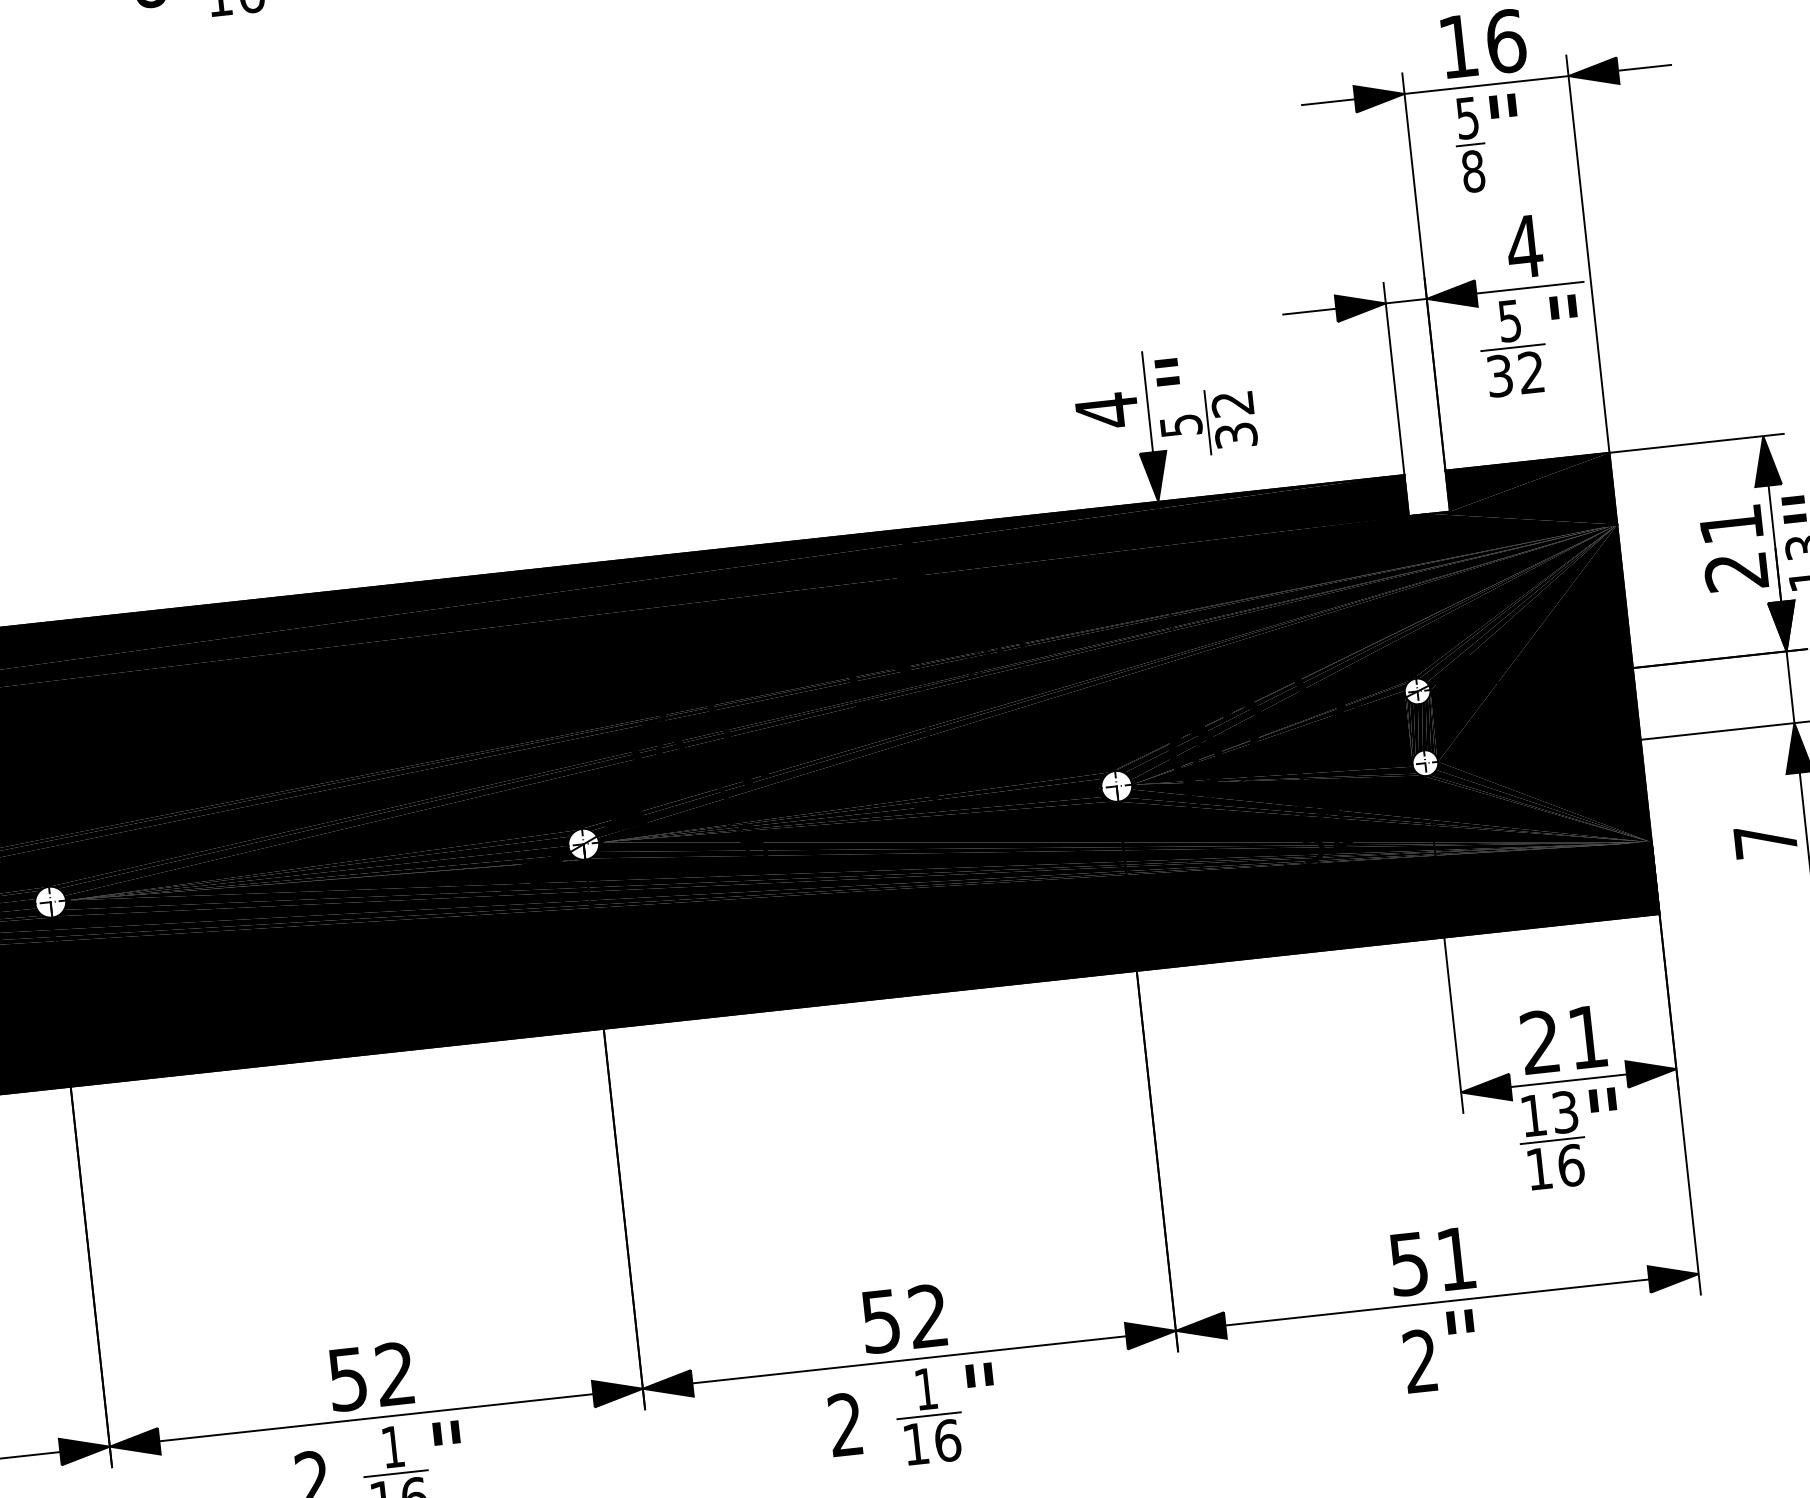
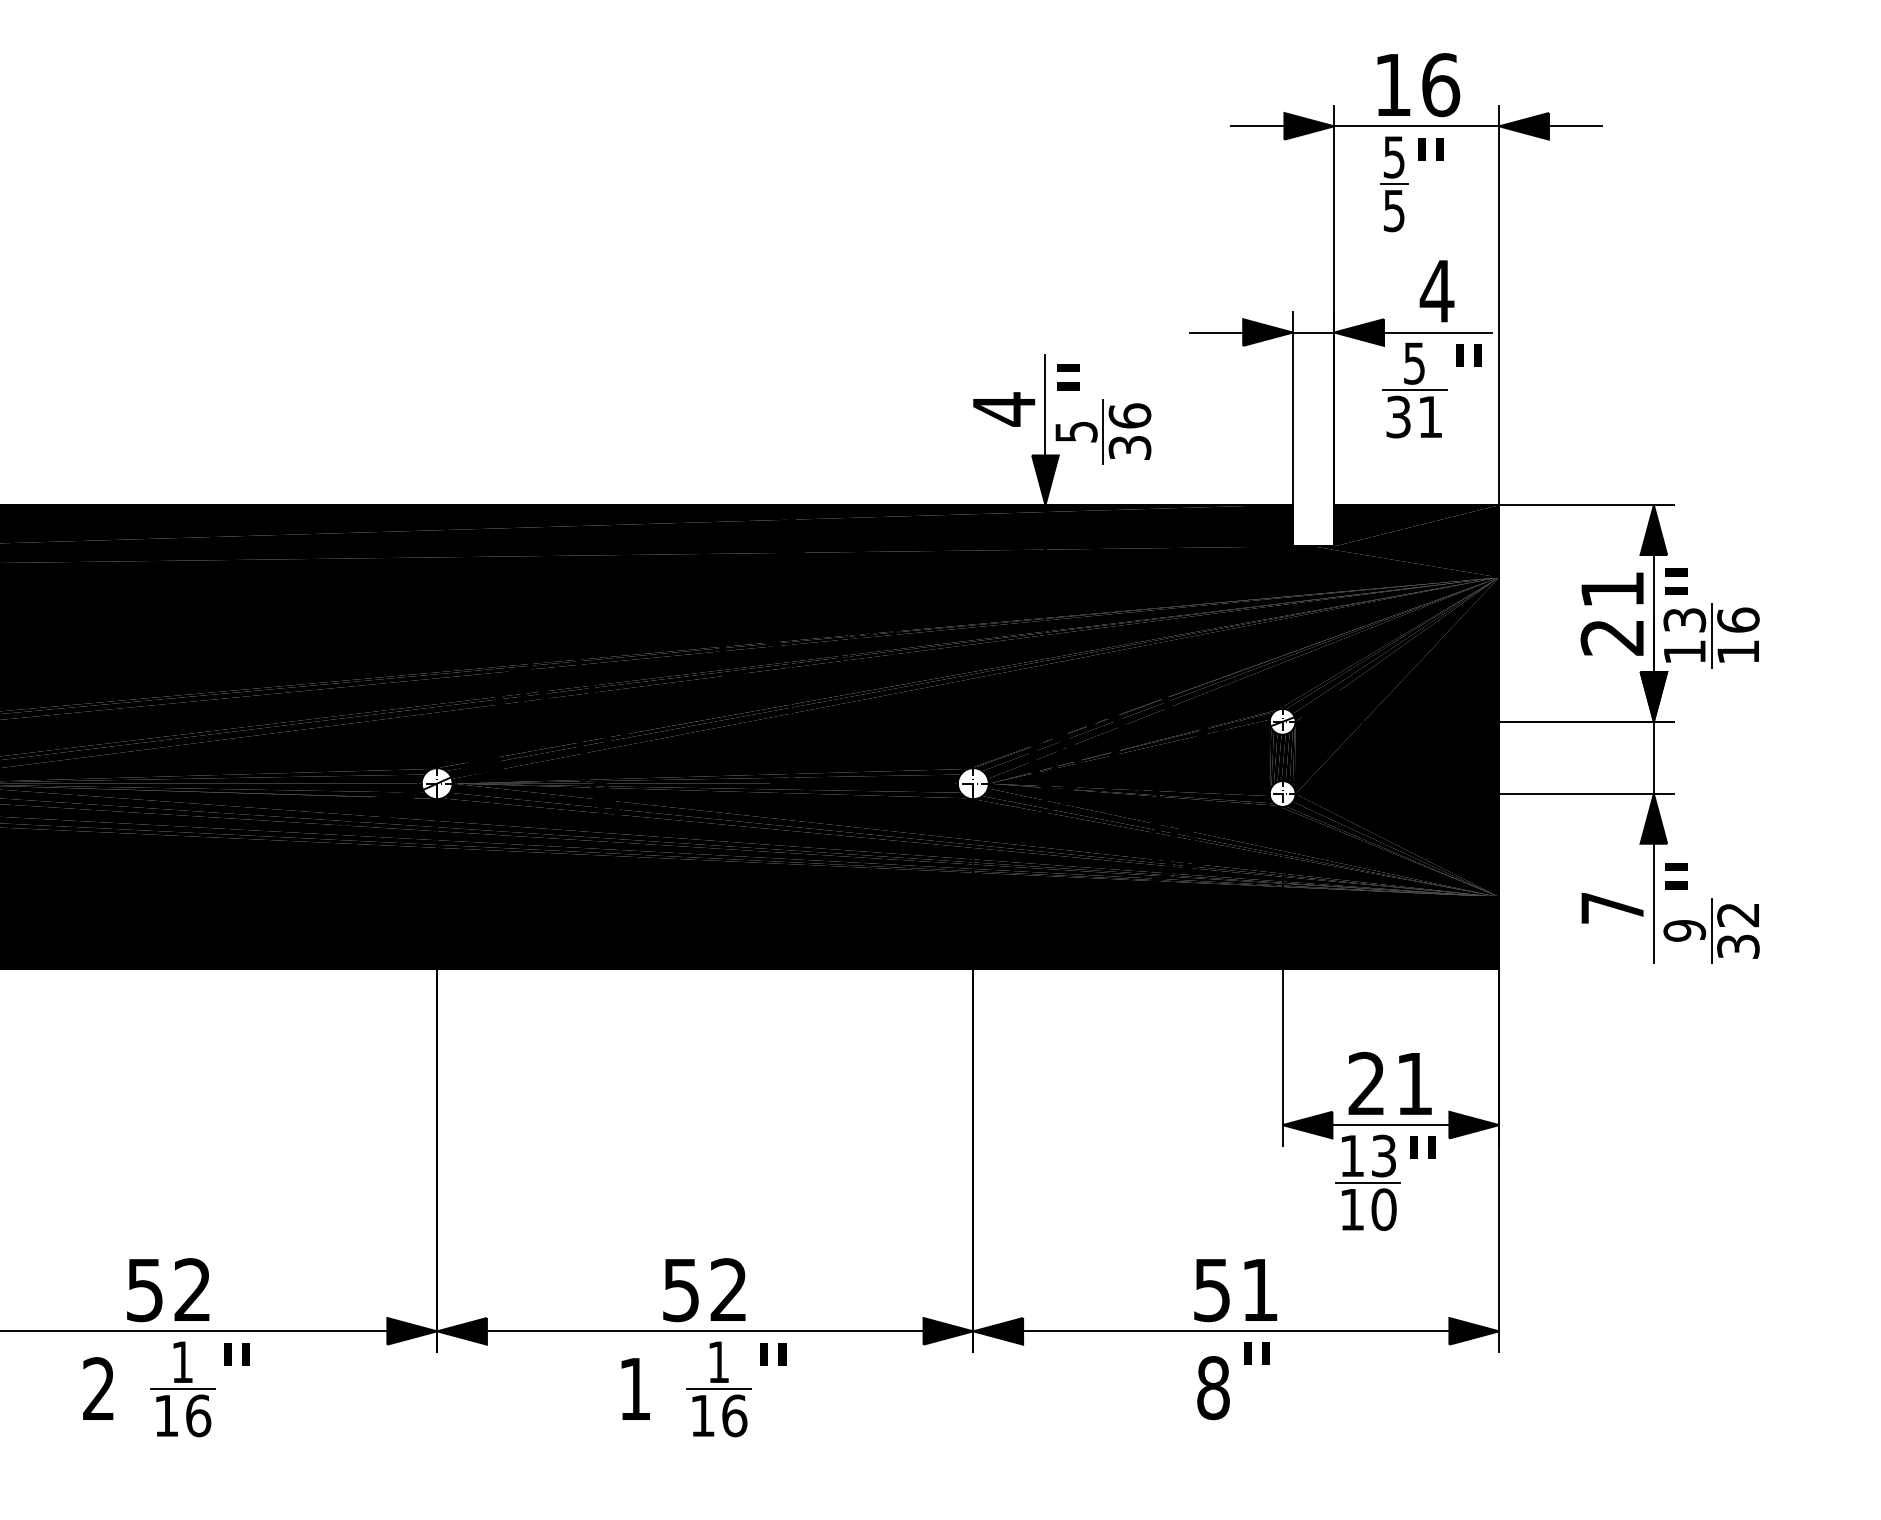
text: (1473, 171) -> (1394, 210), 8 -> 5
text: (1530, 372) -> (1429, 416), 32 -> 31
text: (1232, 403) -> (1129, 415), 32 -> 36
text: (1570, 1165) -> (1383, 1209), 16 -> 10
text: (1420, 1361) -> (1213, 1388), 2 -> 8
text: (845, 1424) -> (634, 1388), 2 -> 1

